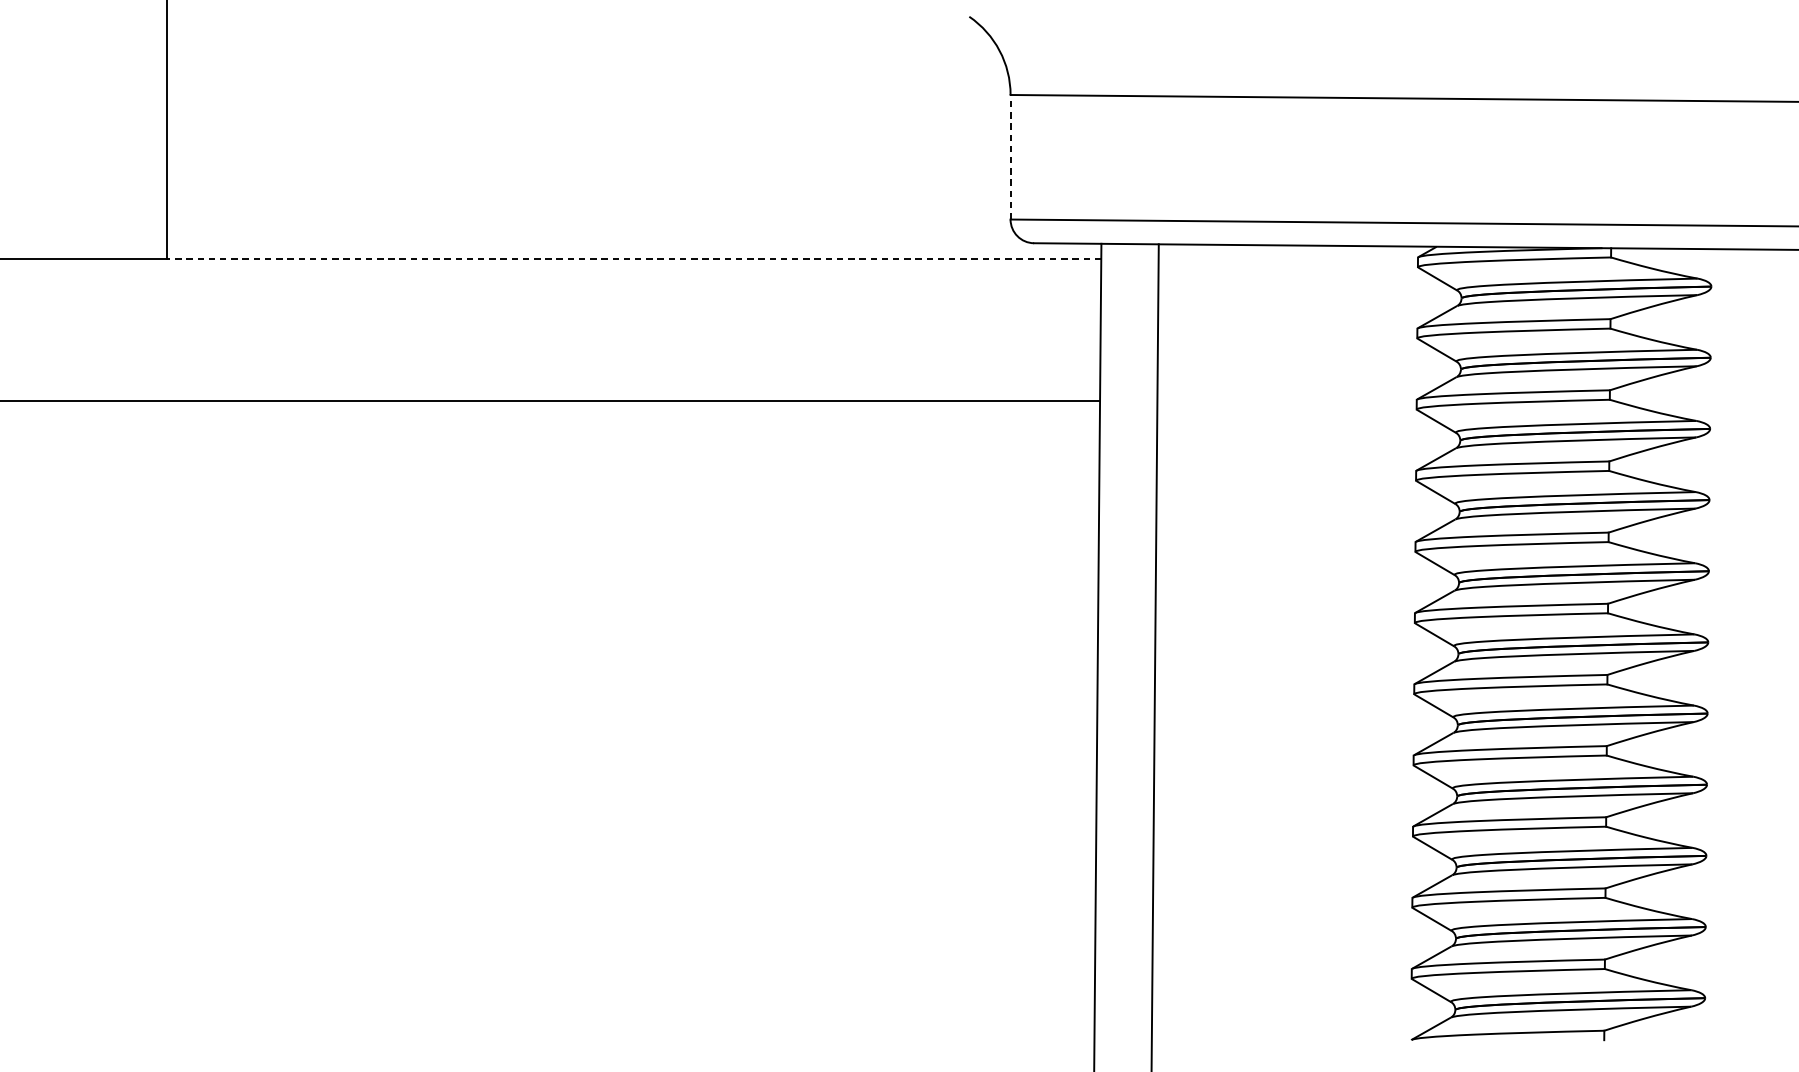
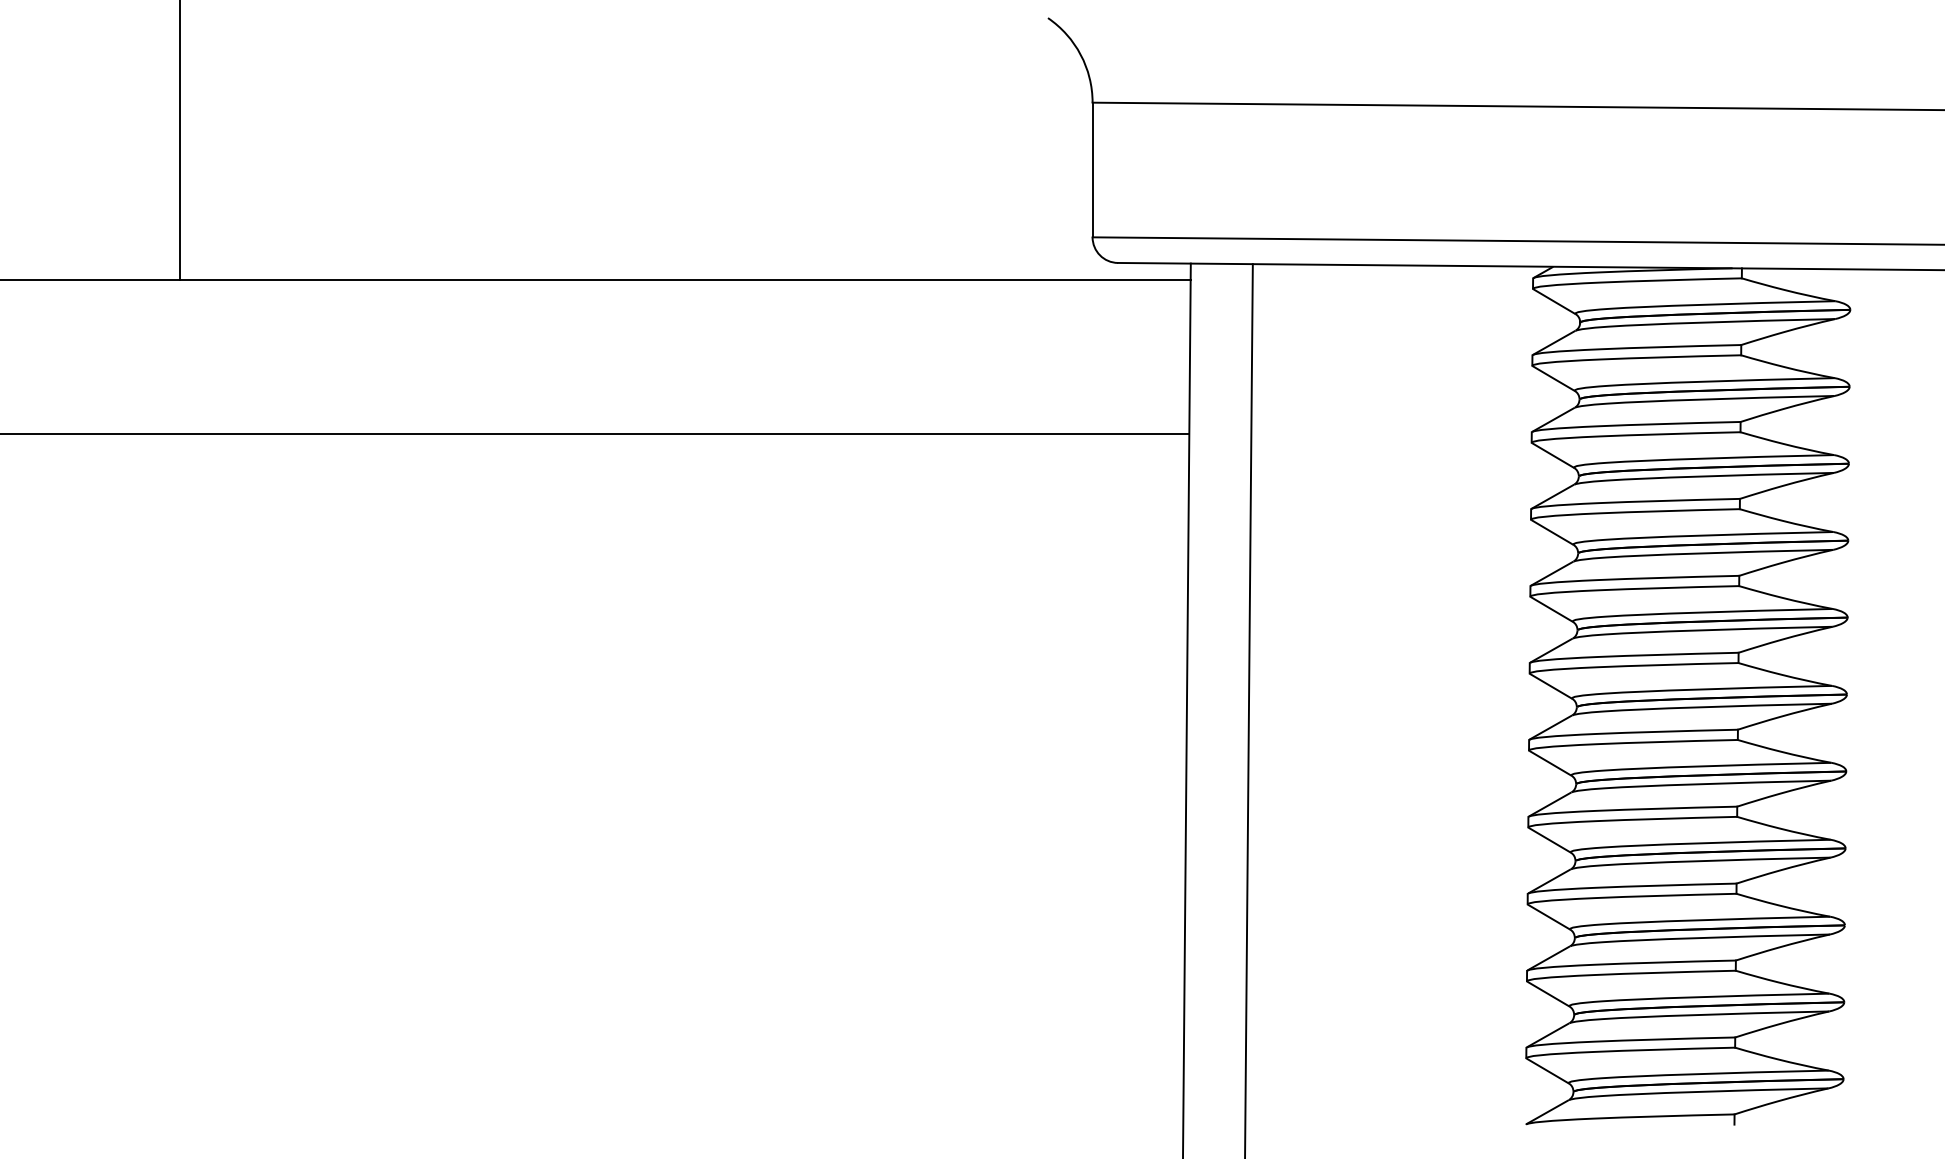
line: (1010, 156) -> (1092, 169), dashed -> solid
line: (633, 258) -> (684, 279), dashed -> solid

